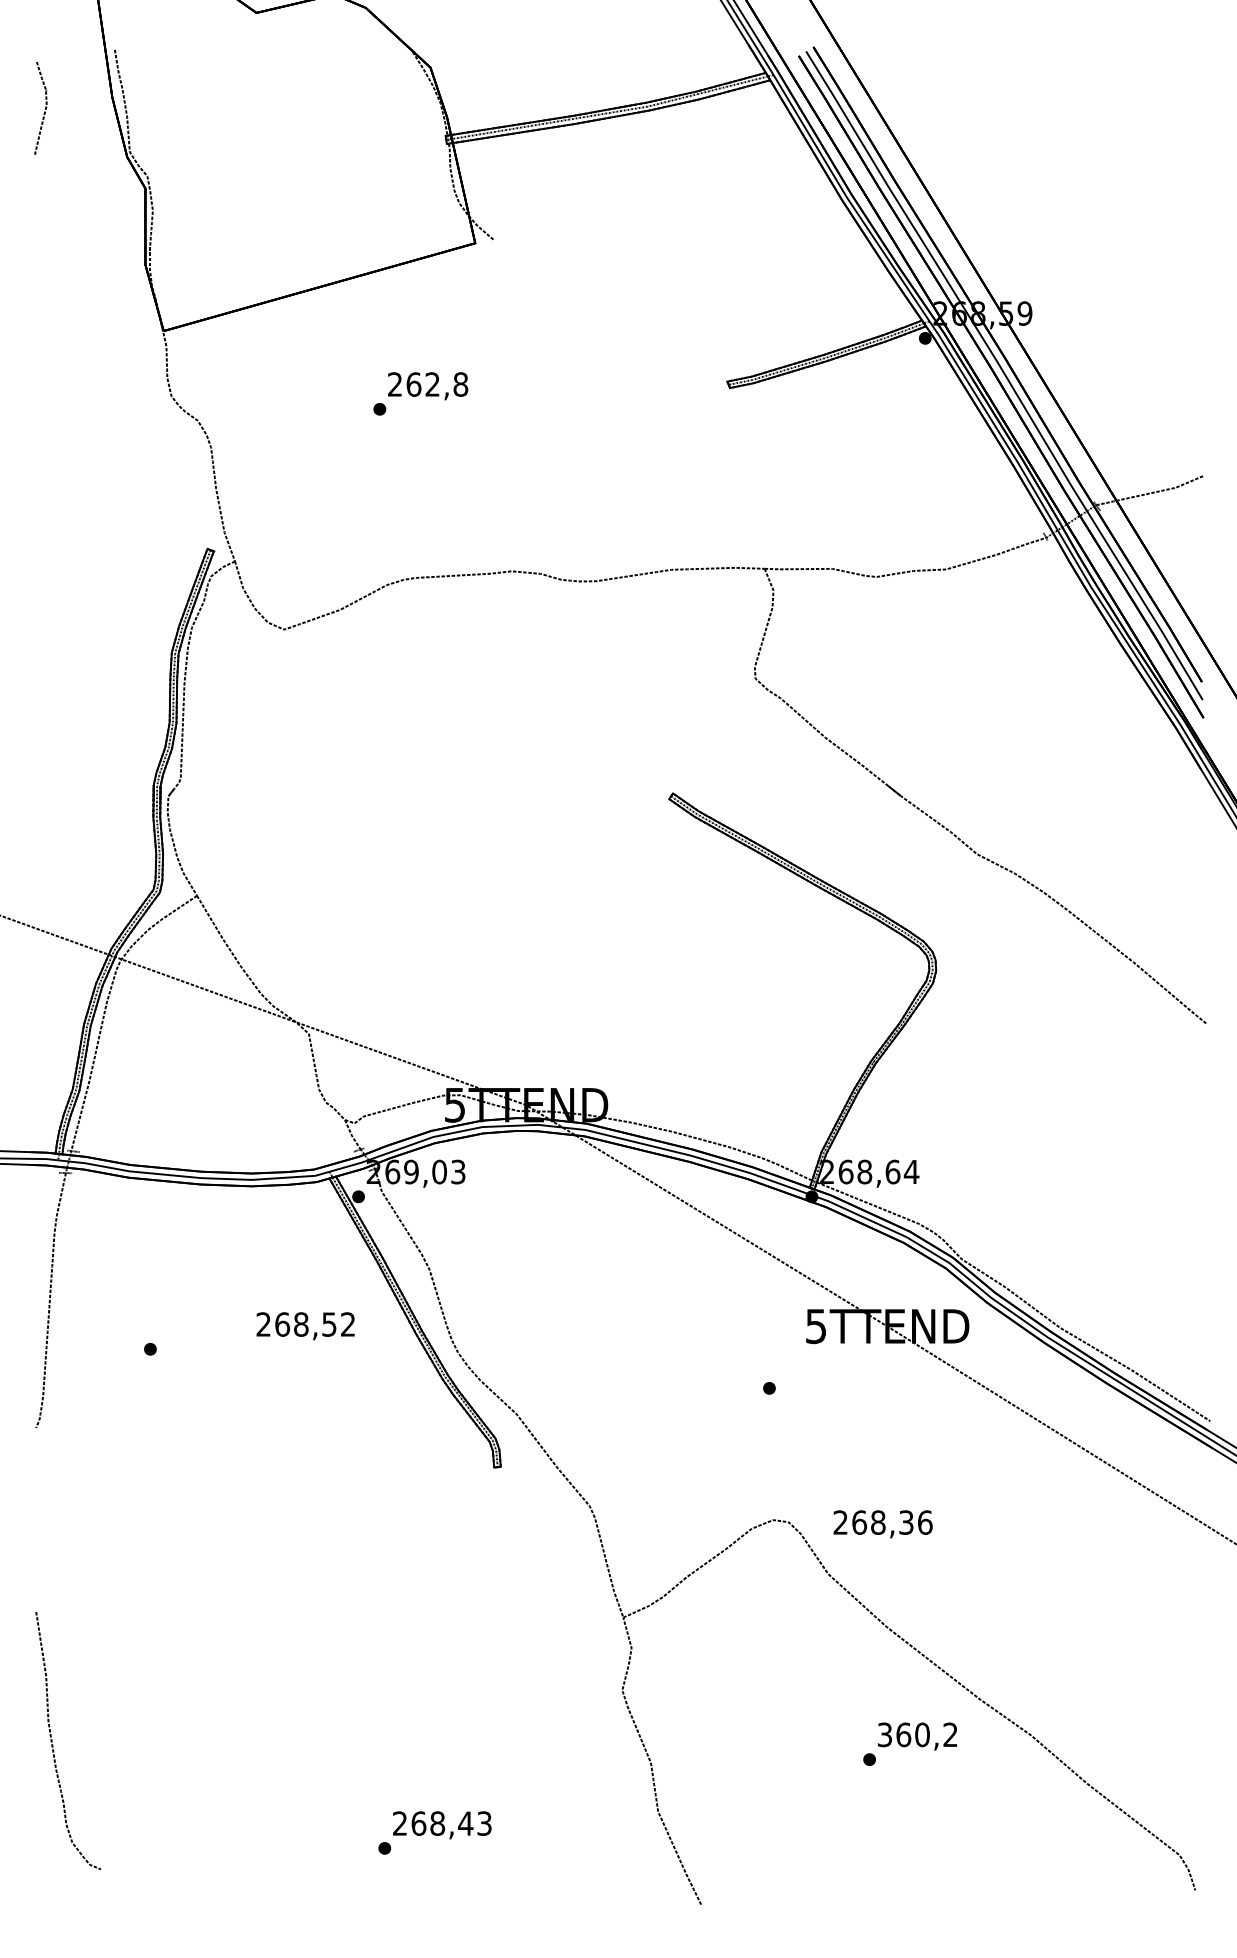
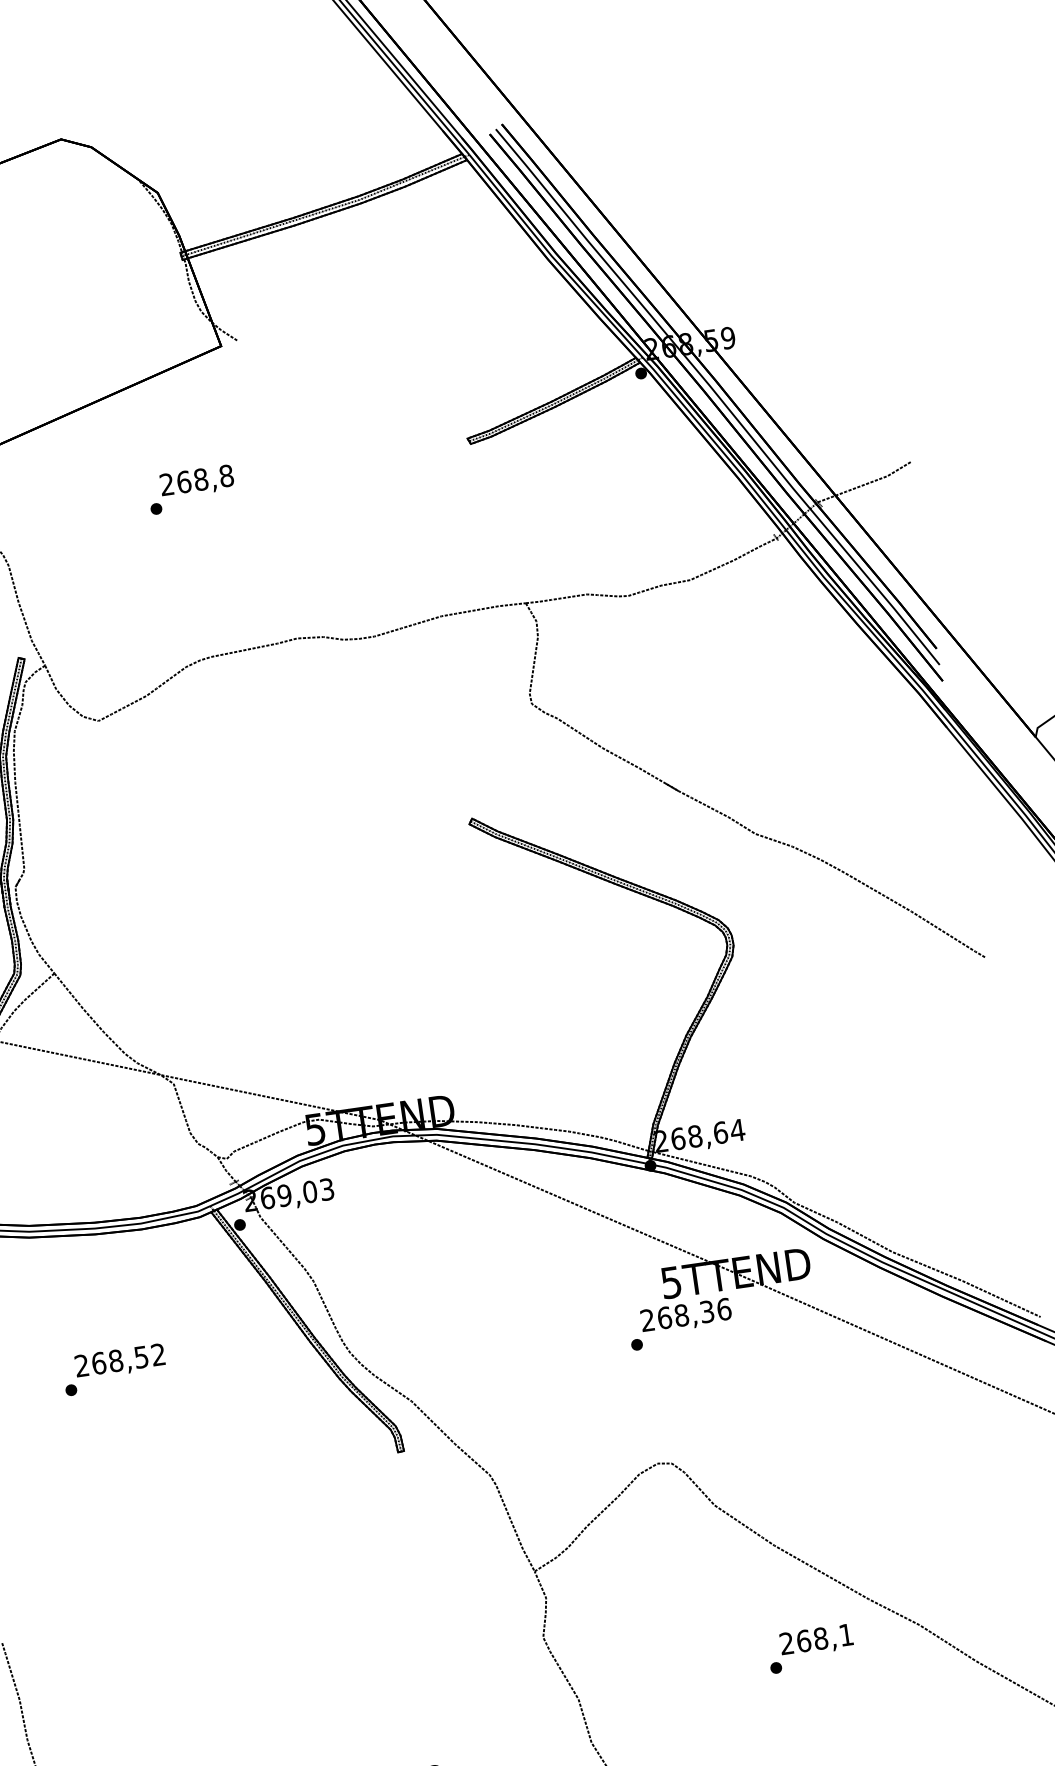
text: (432, 384) -> (200, 479), 262,8 -> 268,8
text: (305, 1326) -> (120, 1362), moved
text: (882, 1524) -> (685, 1316), moved
text: (917, 1734) -> (816, 1638), 360,2 -> 268,1

